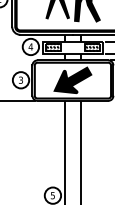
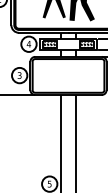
fill: (72, 80) -> (68, 75), removed

